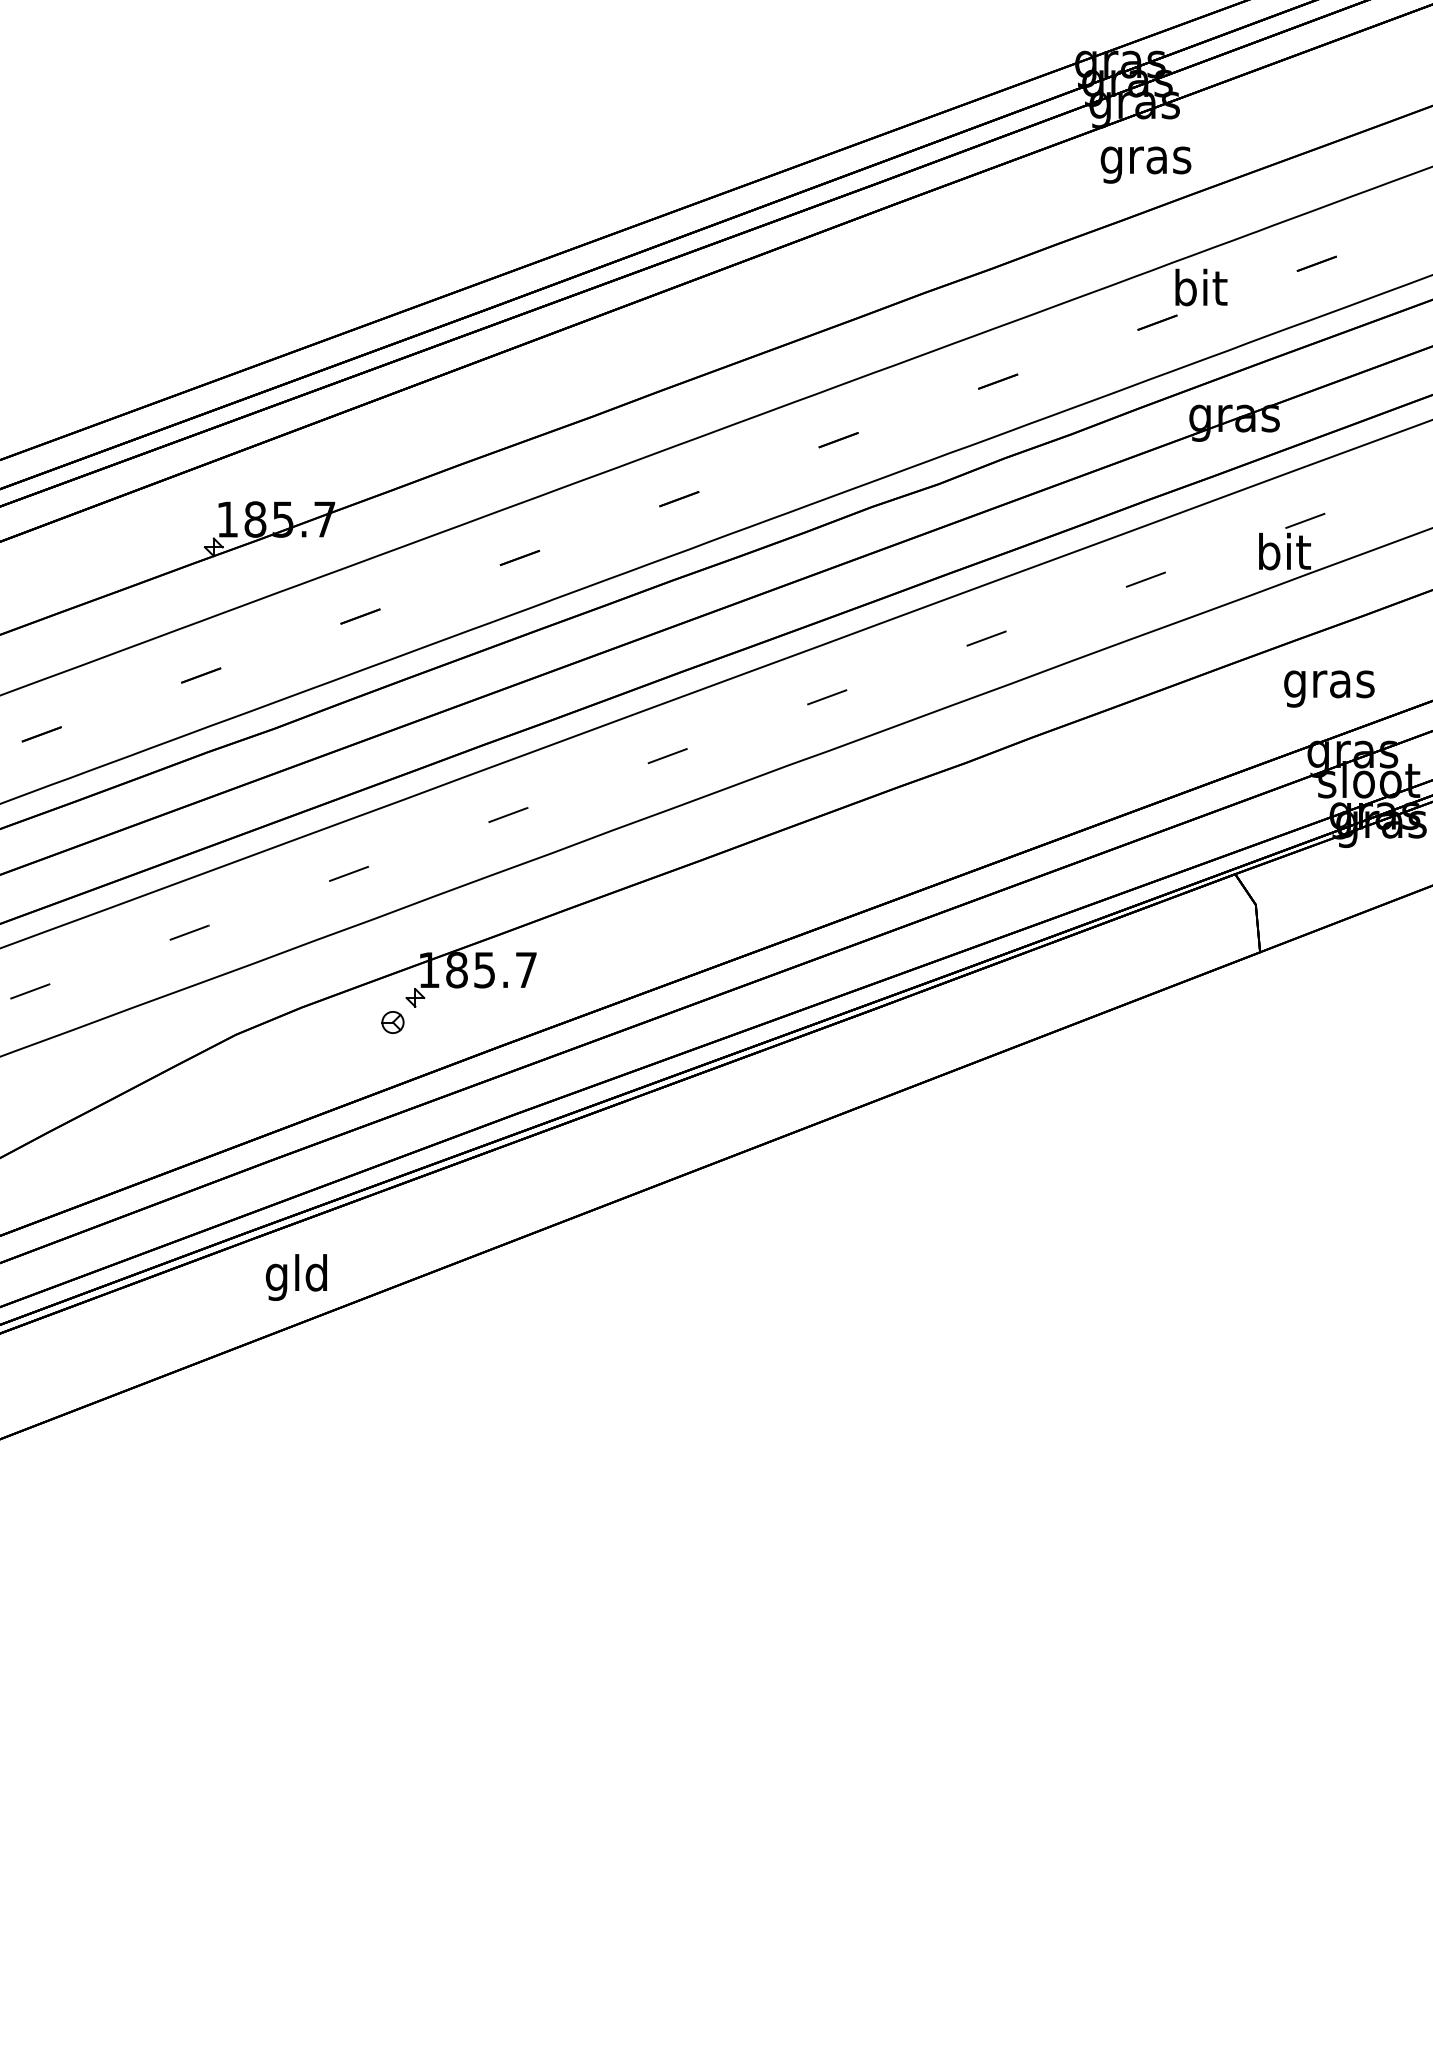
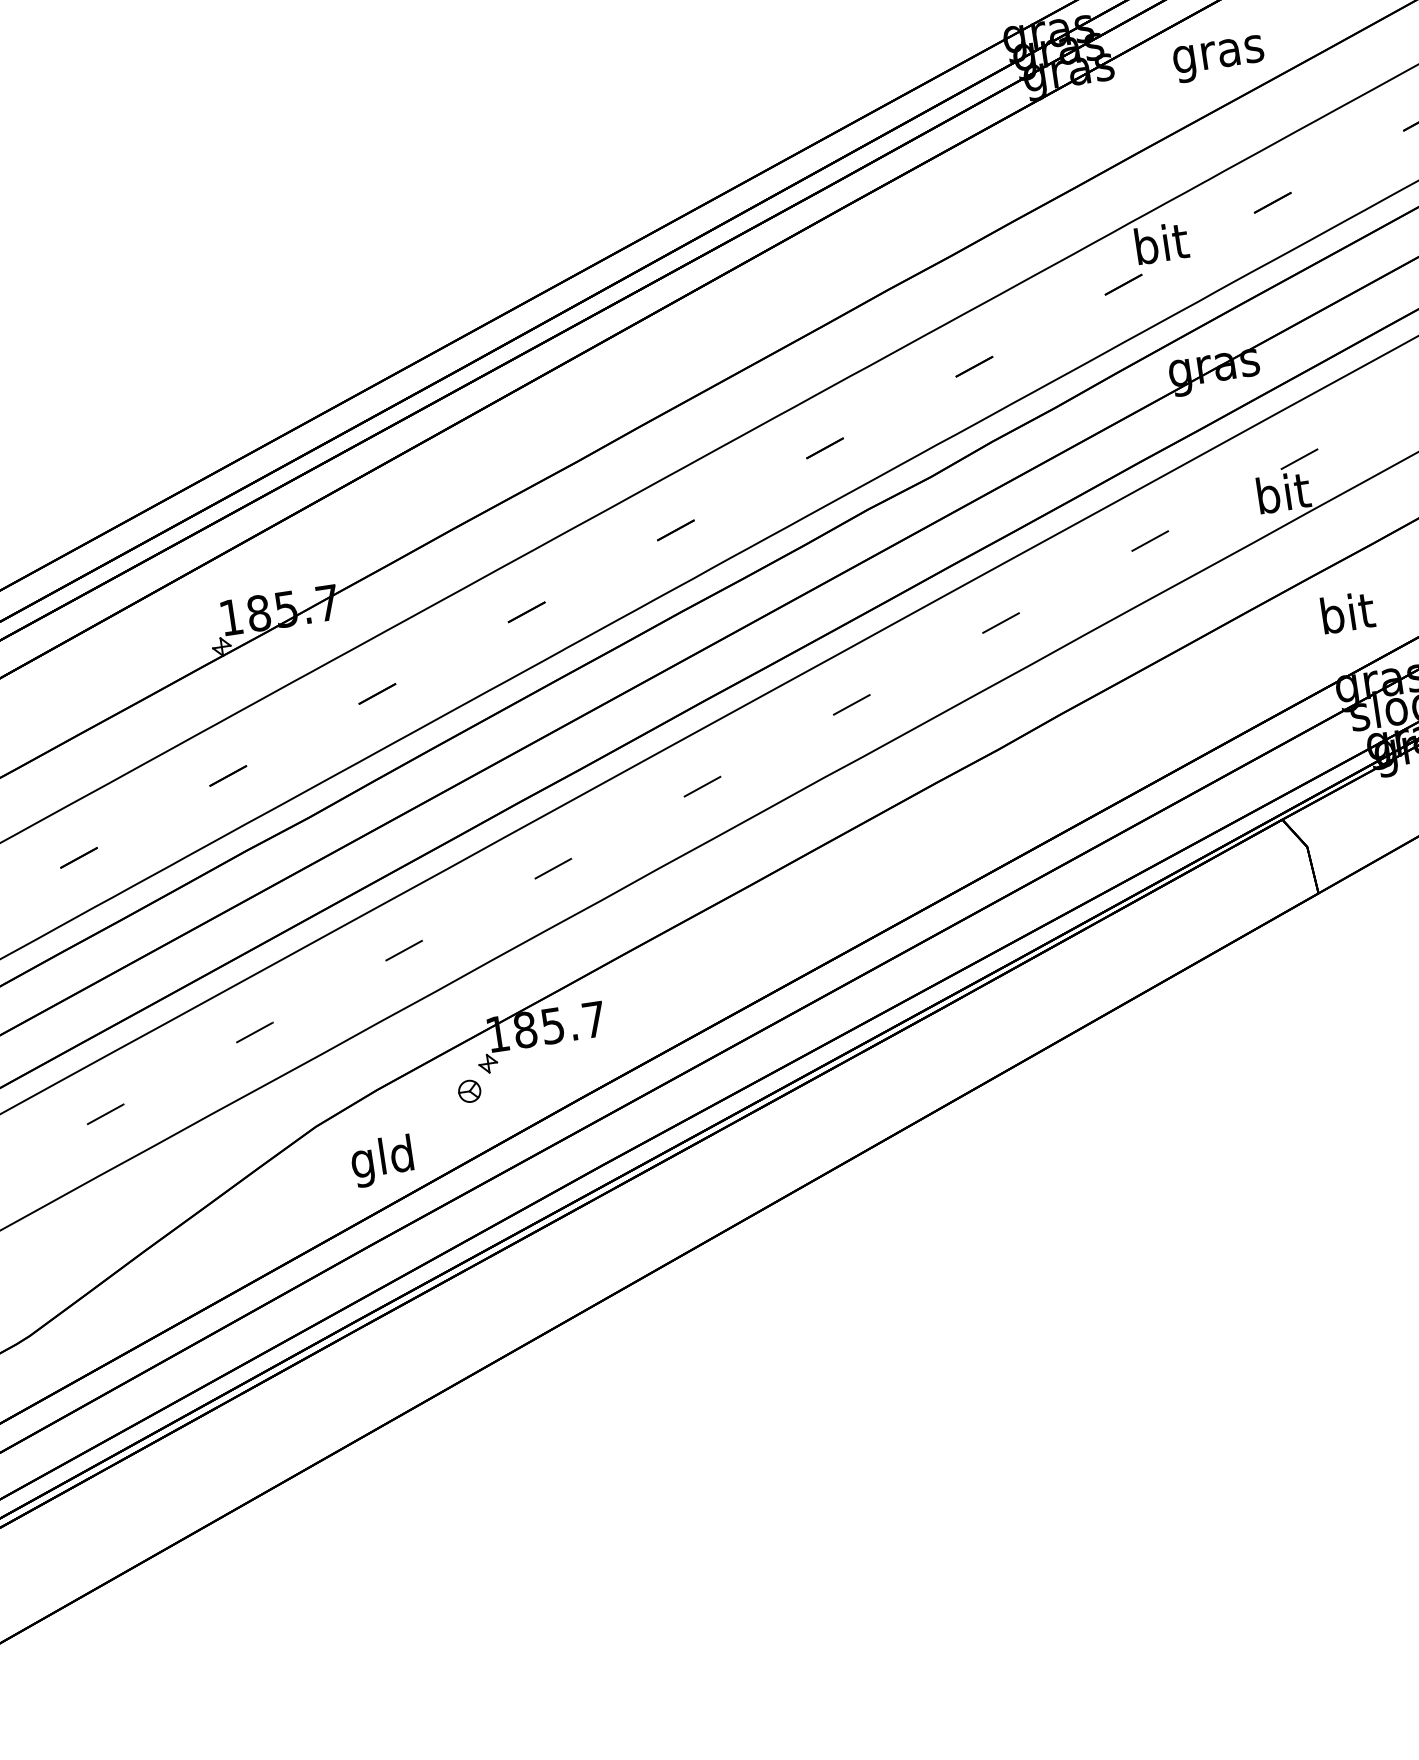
text: (1145, 164) -> (1218, 58), moved
text: (1329, 683) -> (1347, 616), gras -> bit
text: (295, 1277) -> (381, 1161), moved

